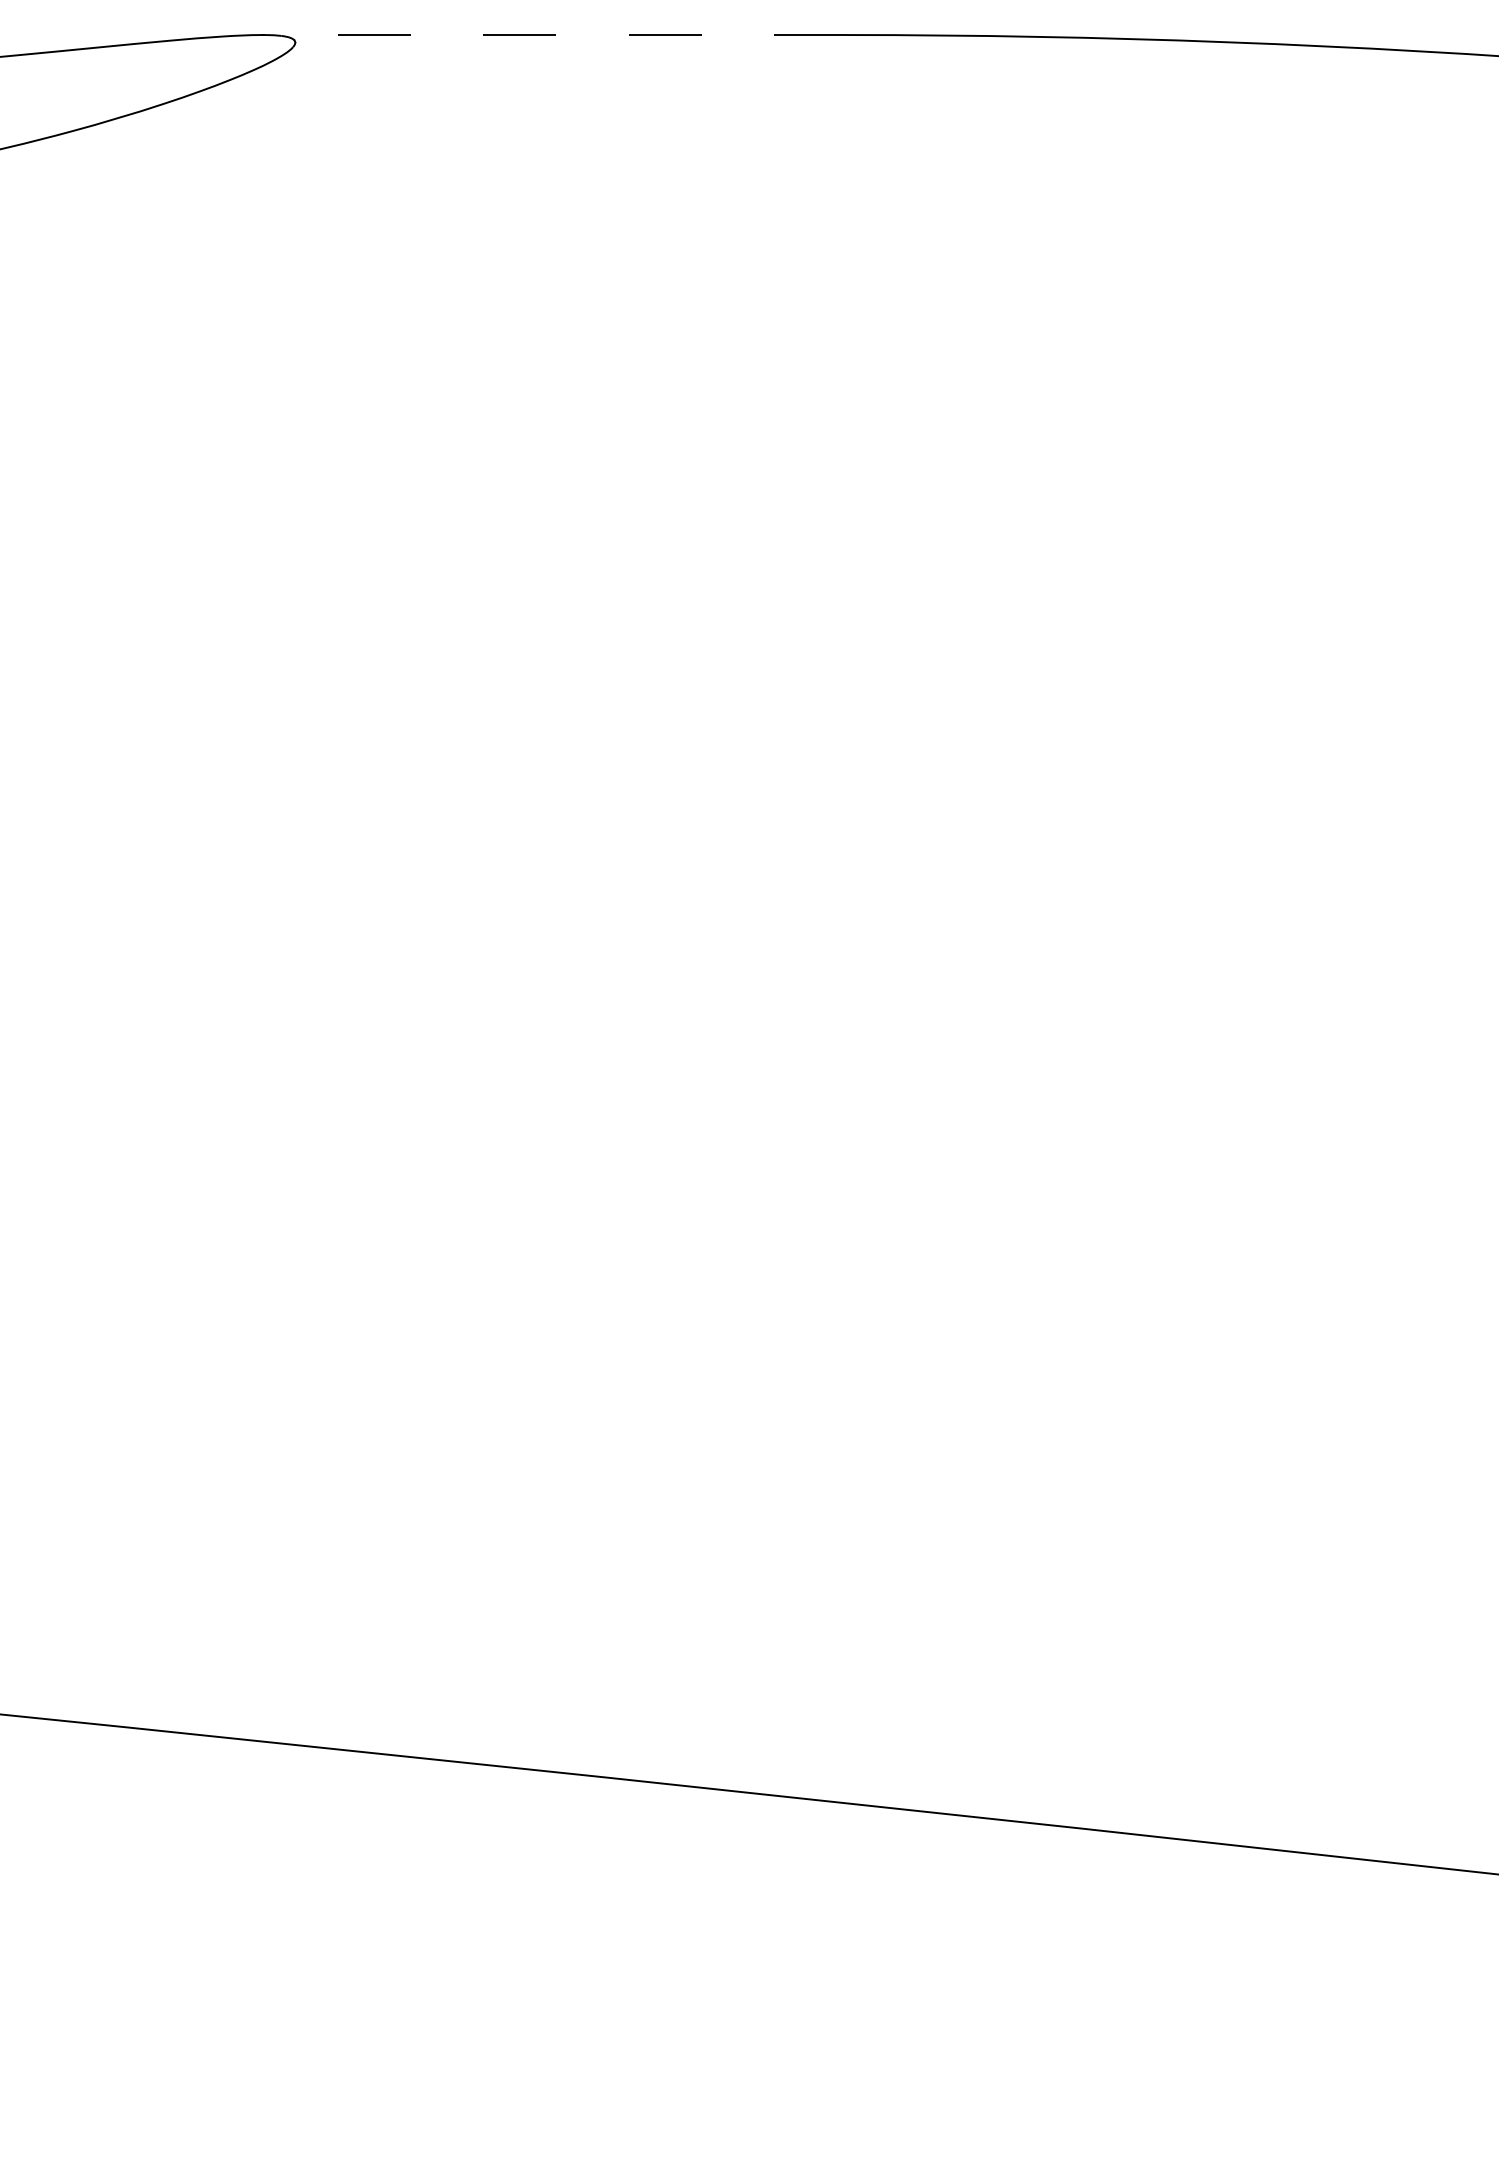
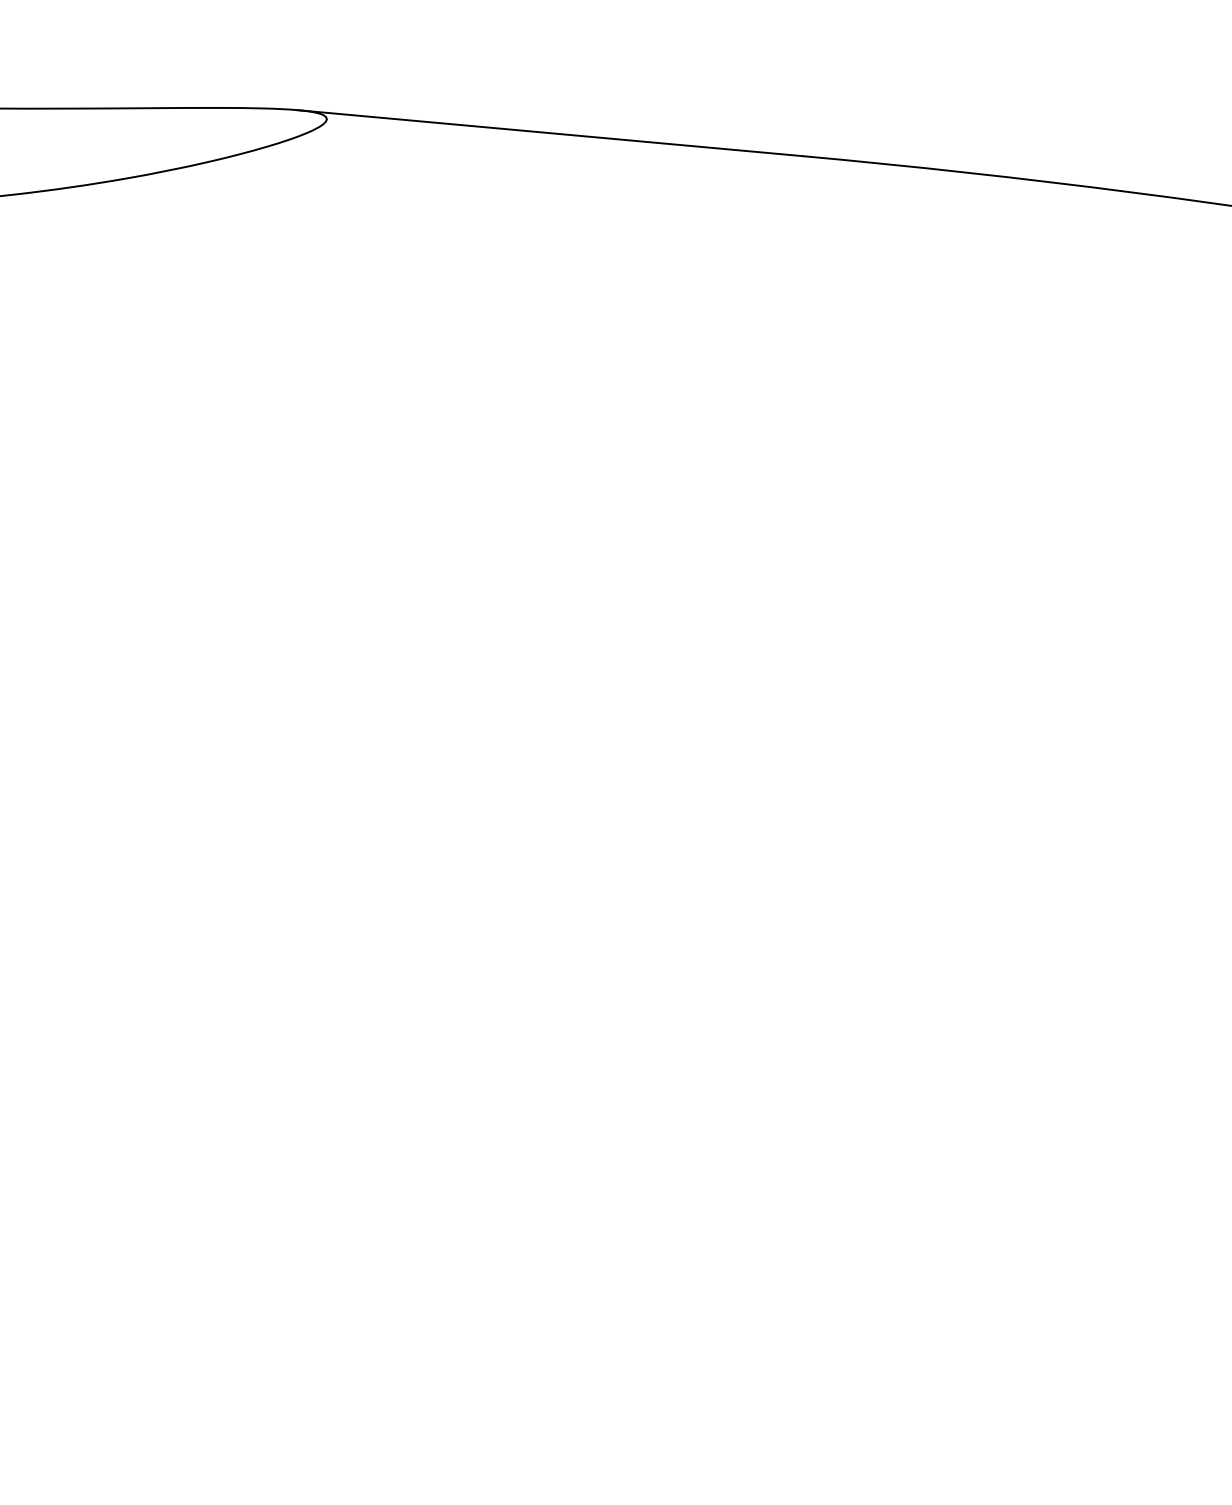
line: (553, 35) -> (549, 133), dashed -> solid

